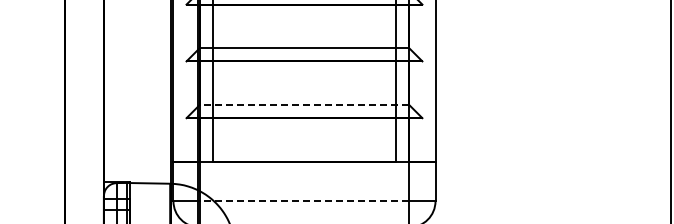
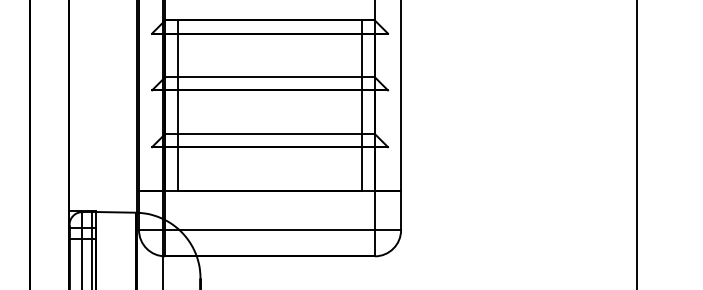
line: (304, 105) -> (270, 134), dashed -> solid
line: (304, 201) -> (270, 230), dashed -> solid

